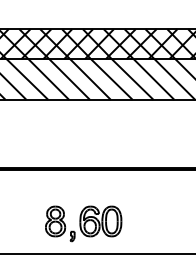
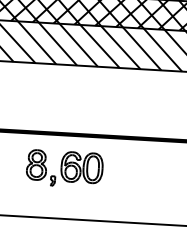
part: (83, 223) -> (64, 168), moved

